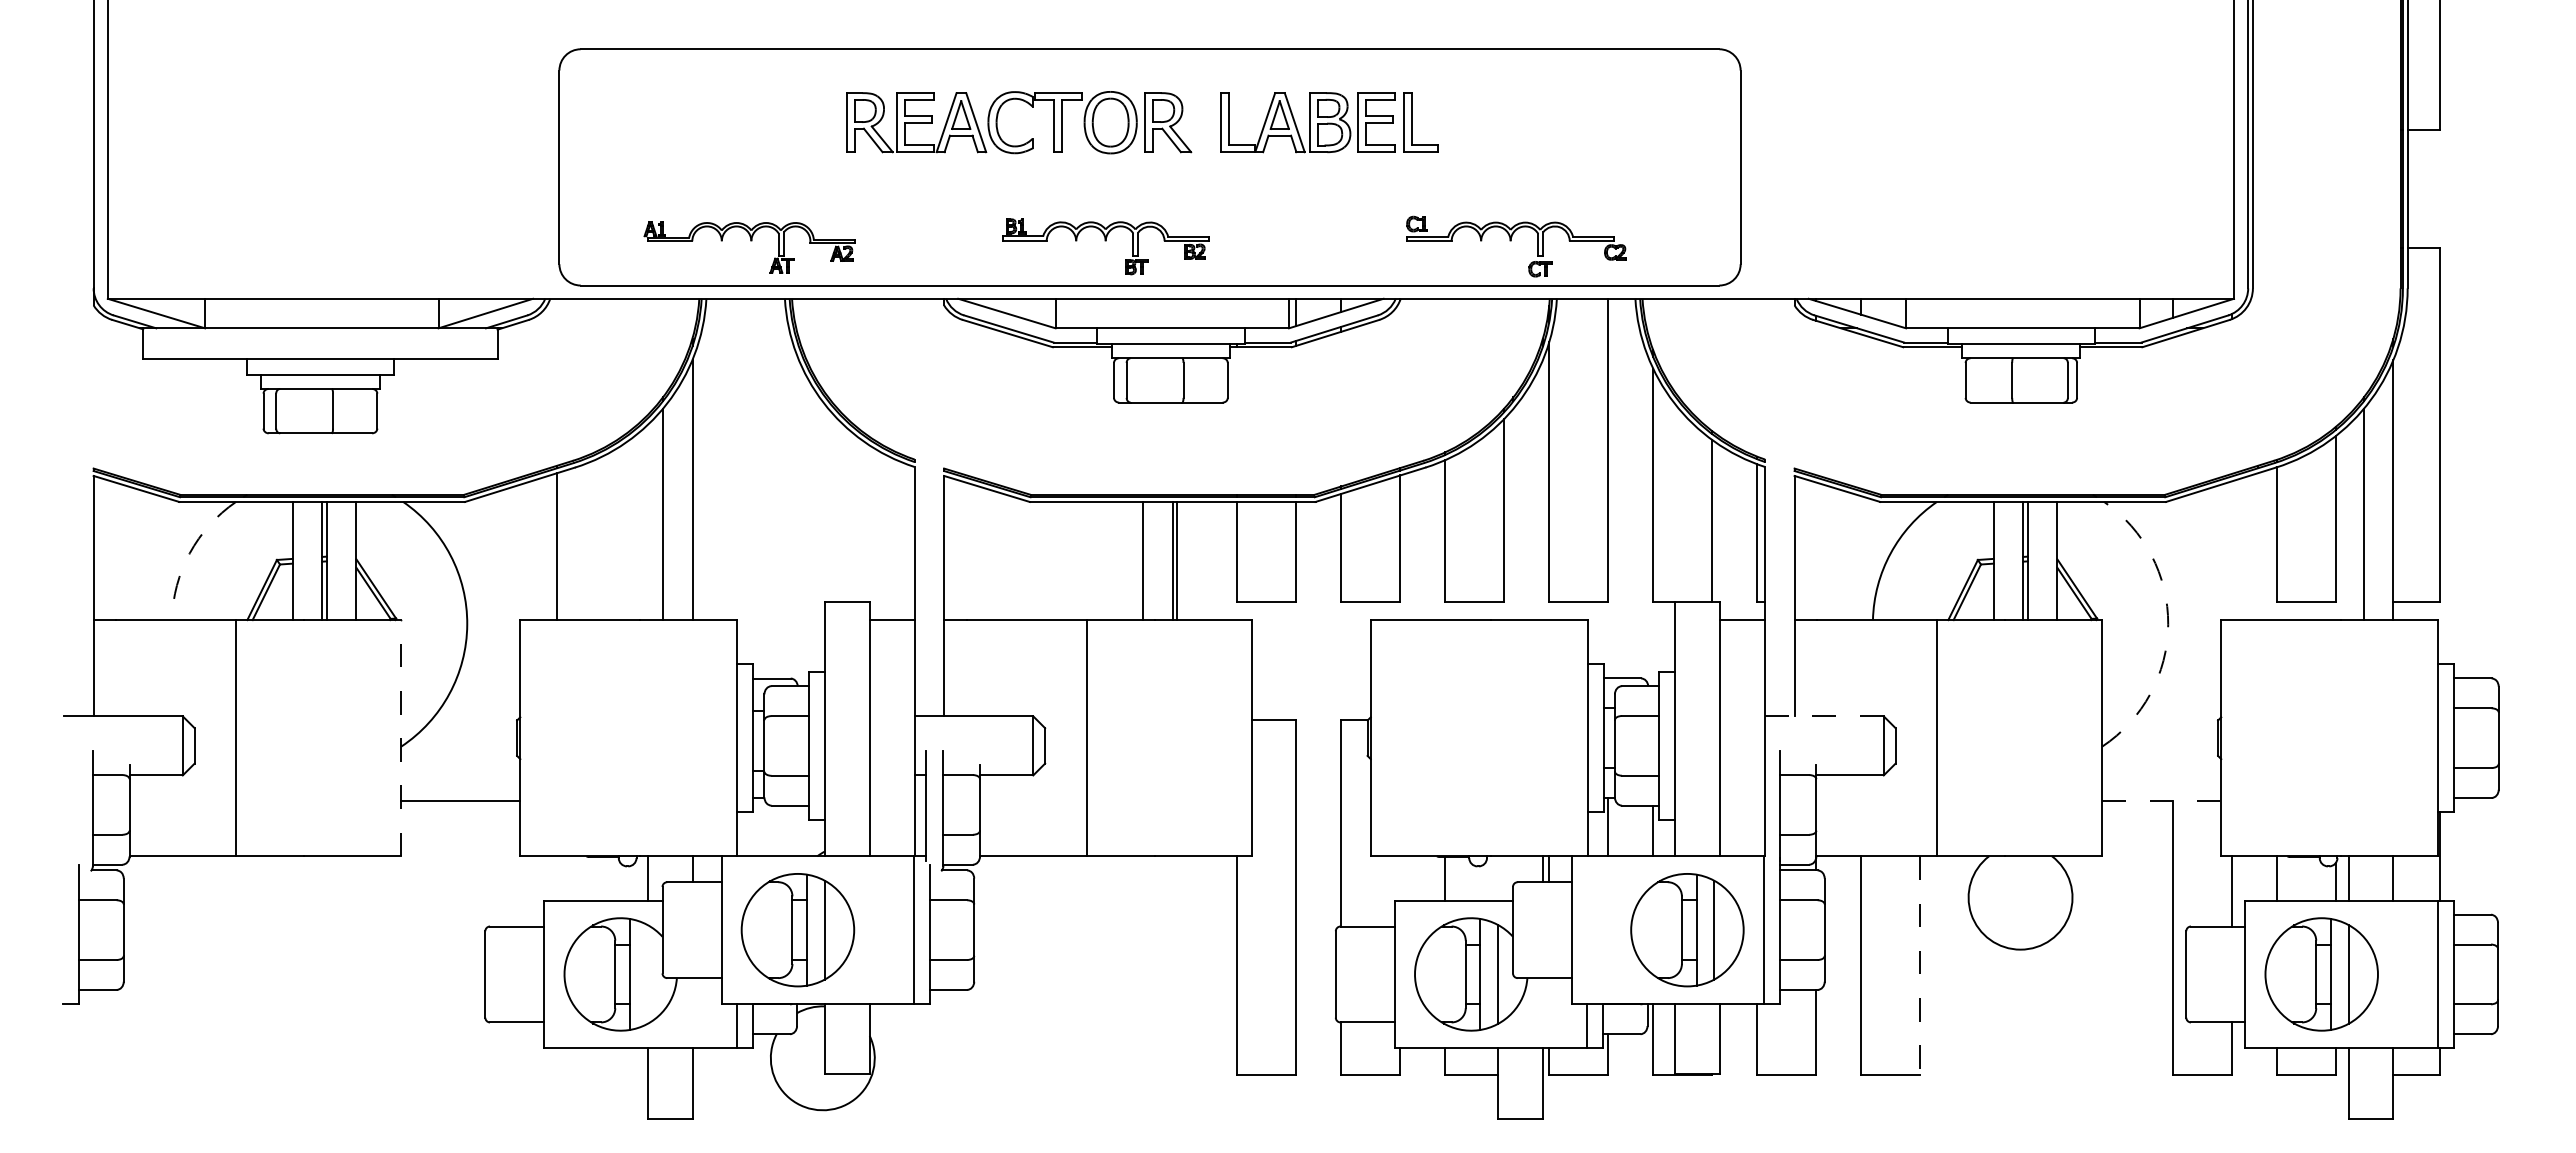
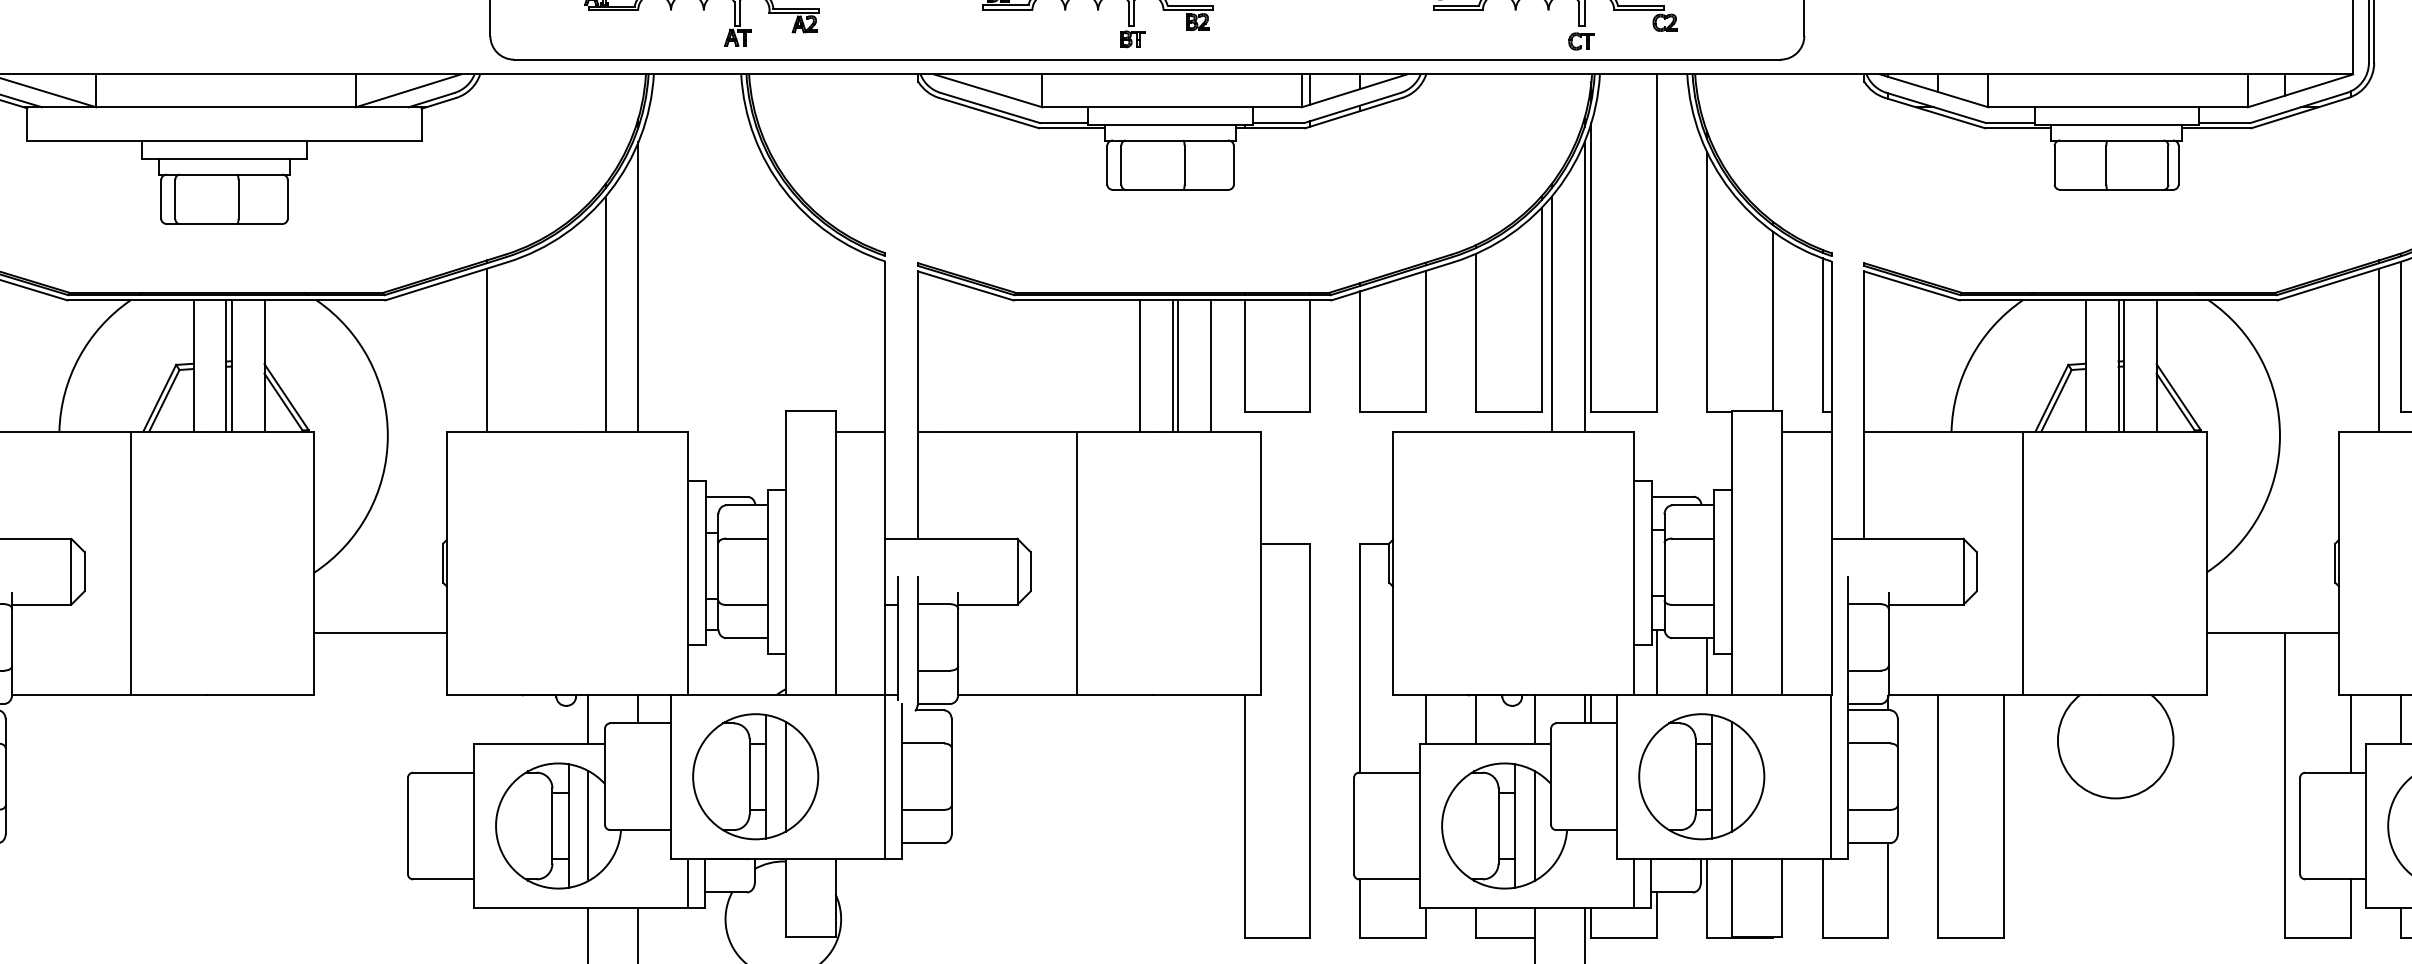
line: (1543, 489) -> (1585, 286), added
line: (1513, 514) -> (1551, 314), added
line: (2257, 546) -> (2379, 349), added
arc: (189, 553) -> (78, 357), dashed -> solid
line: (1206, 560) -> (1210, 365), added
arc: (2168, 624) -> (2280, 436), dashed -> solid
line: (1824, 716) -> (1897, 539), dashed -> solid
line: (401, 737) -> (314, 562), dashed -> solid
line: (2162, 800) -> (2273, 632), dashed -> solid
line: (1400, 878) -> (1425, 719), added
line: (1498, 878) -> (1534, 719), added
part: (1687, 930) -> (1701, 777), moved
line: (1920, 966) -> (2004, 817), dashed -> solid
line: (647, 974) -> (588, 826), added

